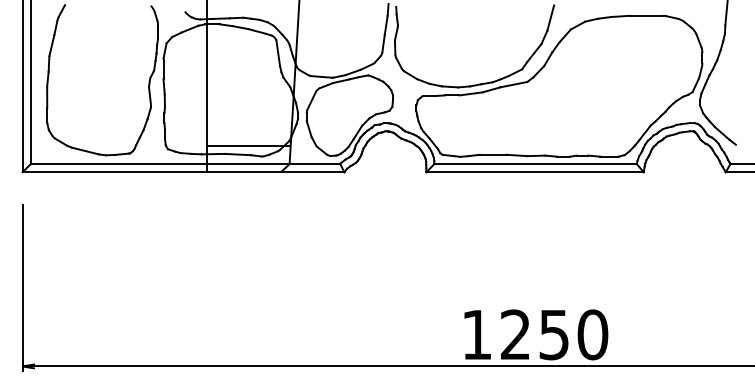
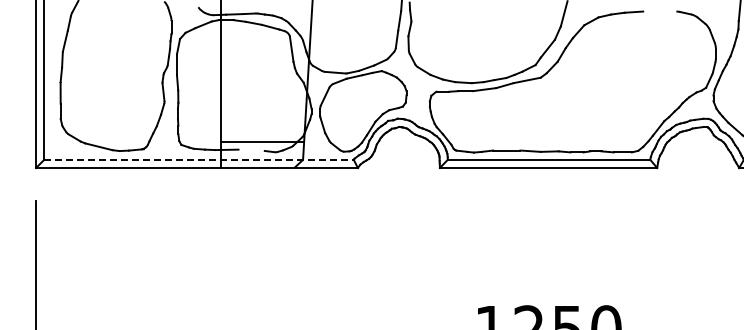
line: (645, 15) -> (658, 11), removed
line: (238, 154) -> (251, 150), removed
line: (185, 164) -> (198, 160), solid -> dashed

